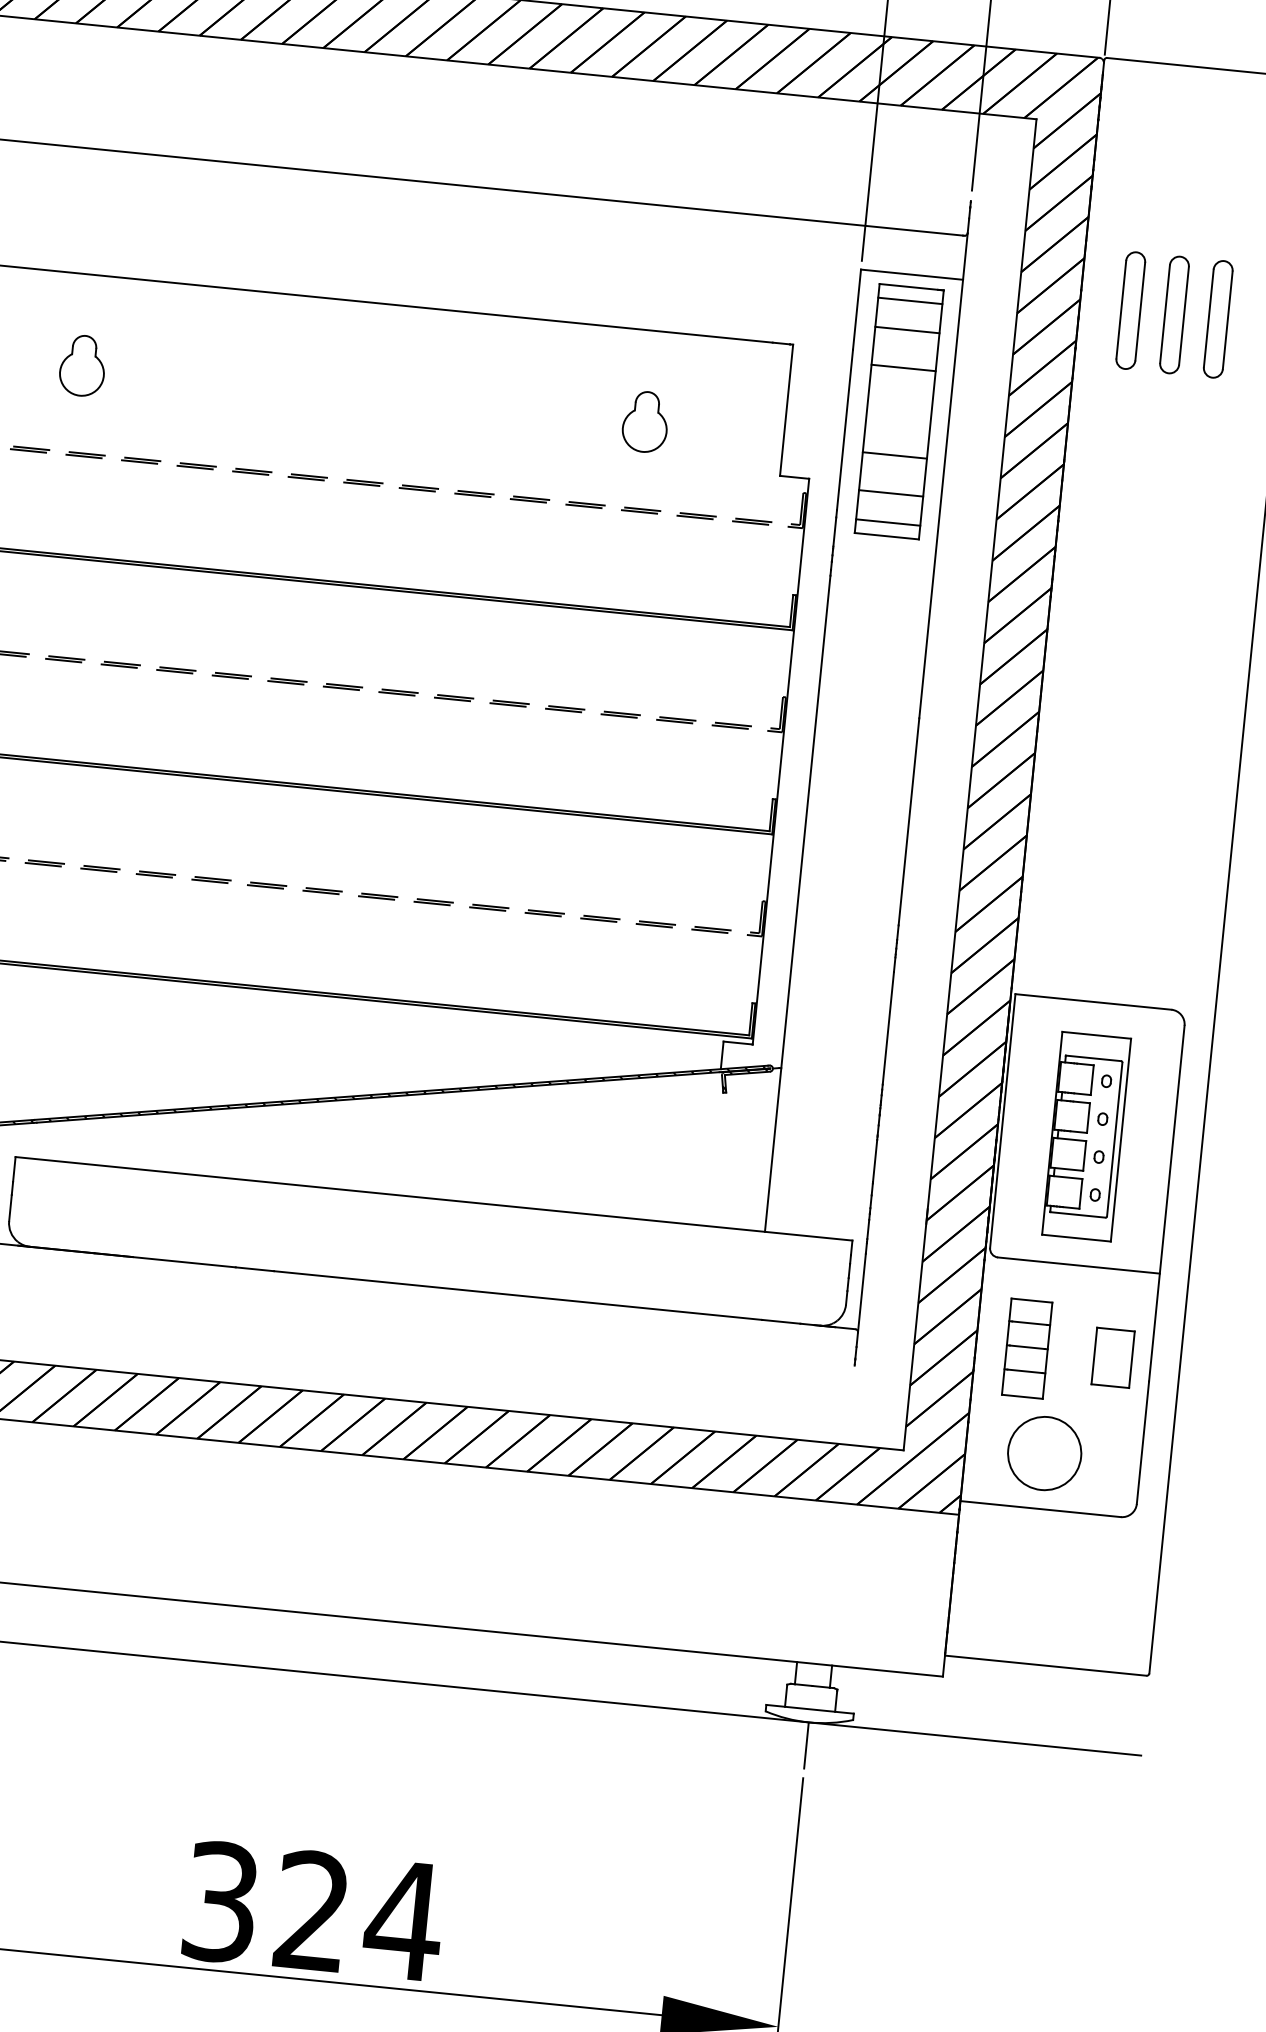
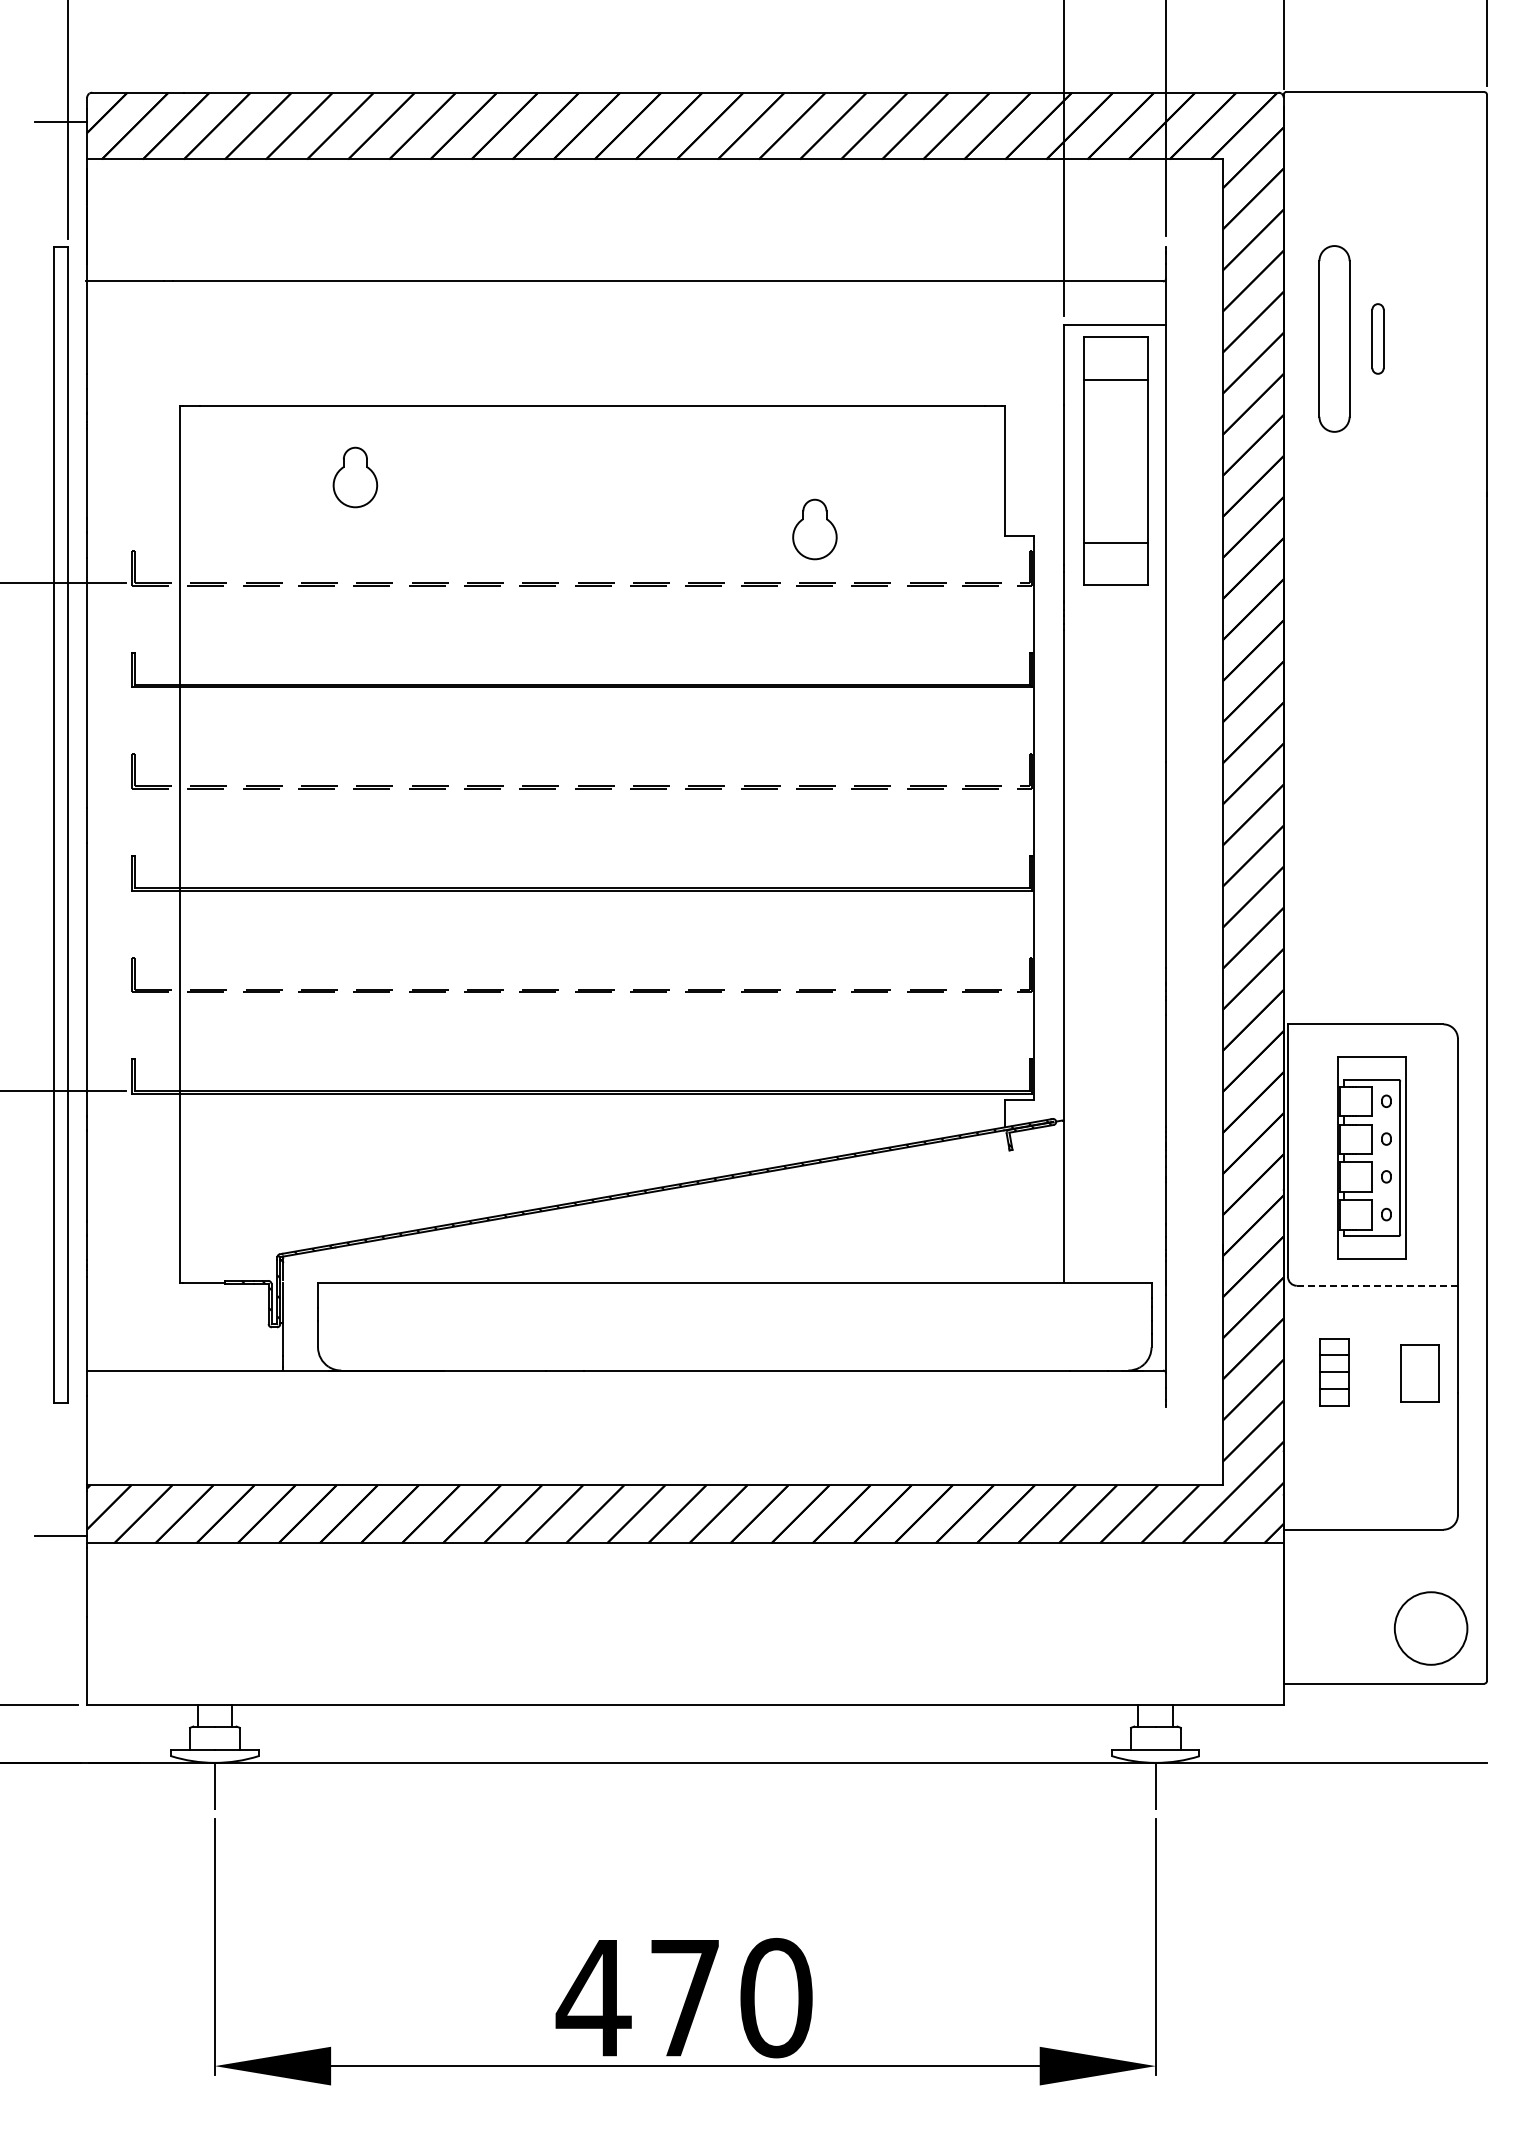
line: (910, 301) -> (1116, 351), removed
part: (1130, 310) -> (1334, 338), size x1.6
part: (1173, 314) -> (1377, 338), size x0.6
part: (1218, 318) -> (1421, 338), removed
part: (82, 365) -> (355, 477), moved
line: (904, 367) -> (1116, 417), removed
part: (645, 421) -> (814, 529), moved
line: (895, 455) -> (1116, 504), removed
line: (888, 522) -> (1116, 571), removed
line: (1079, 1265) -> (1377, 1285), solid -> dashed
part: (1027, 1348) -> (1334, 1372), size x0.7
circle: (1044, 1453) -> (1430, 1628), moved
text: (311, 1910) -> (684, 1997), 324 -> 470

